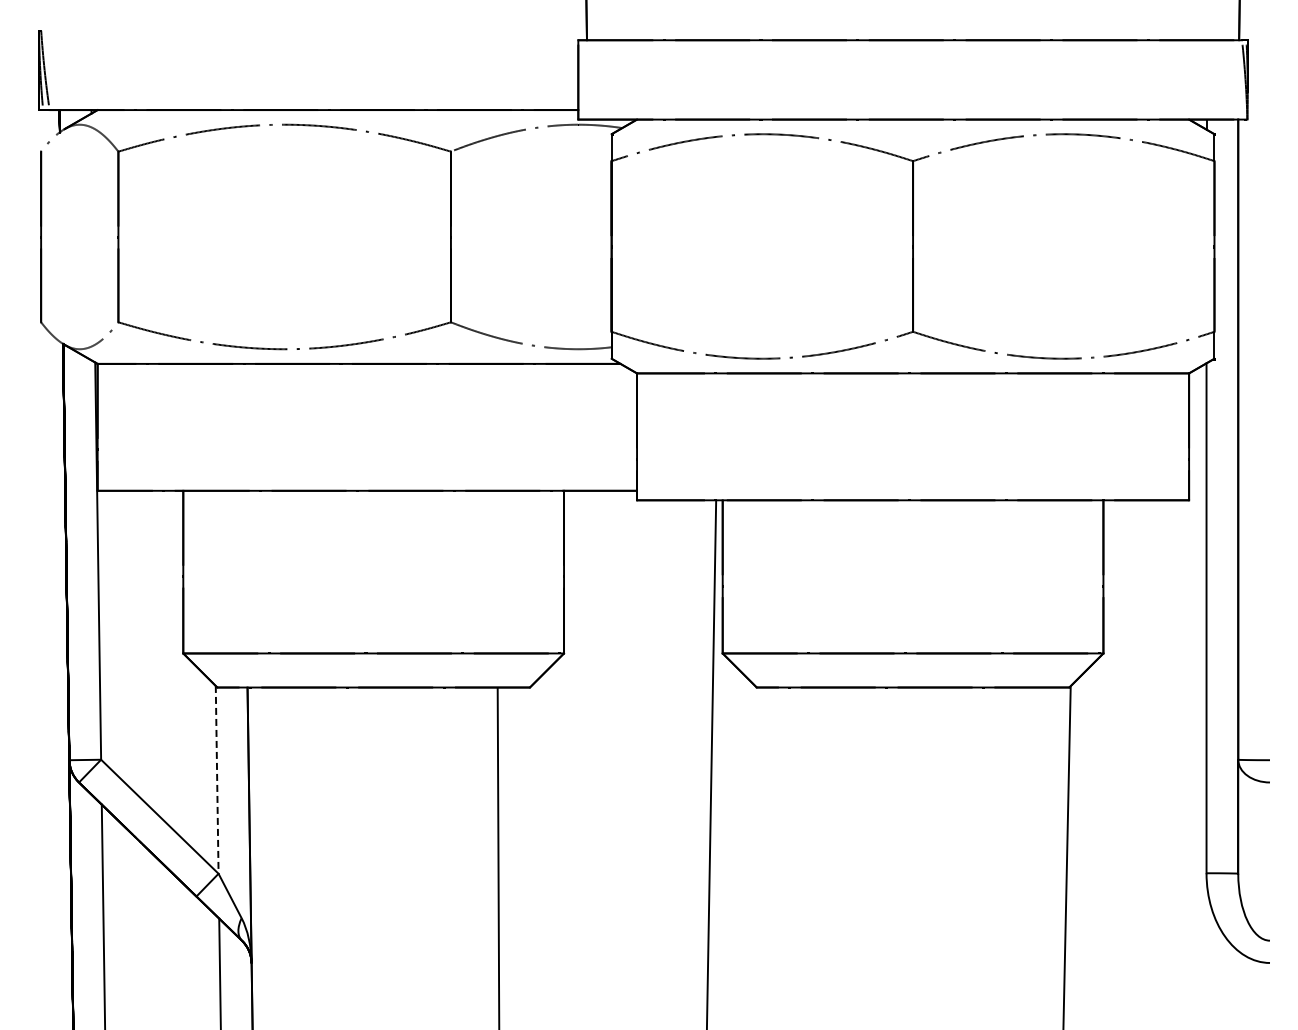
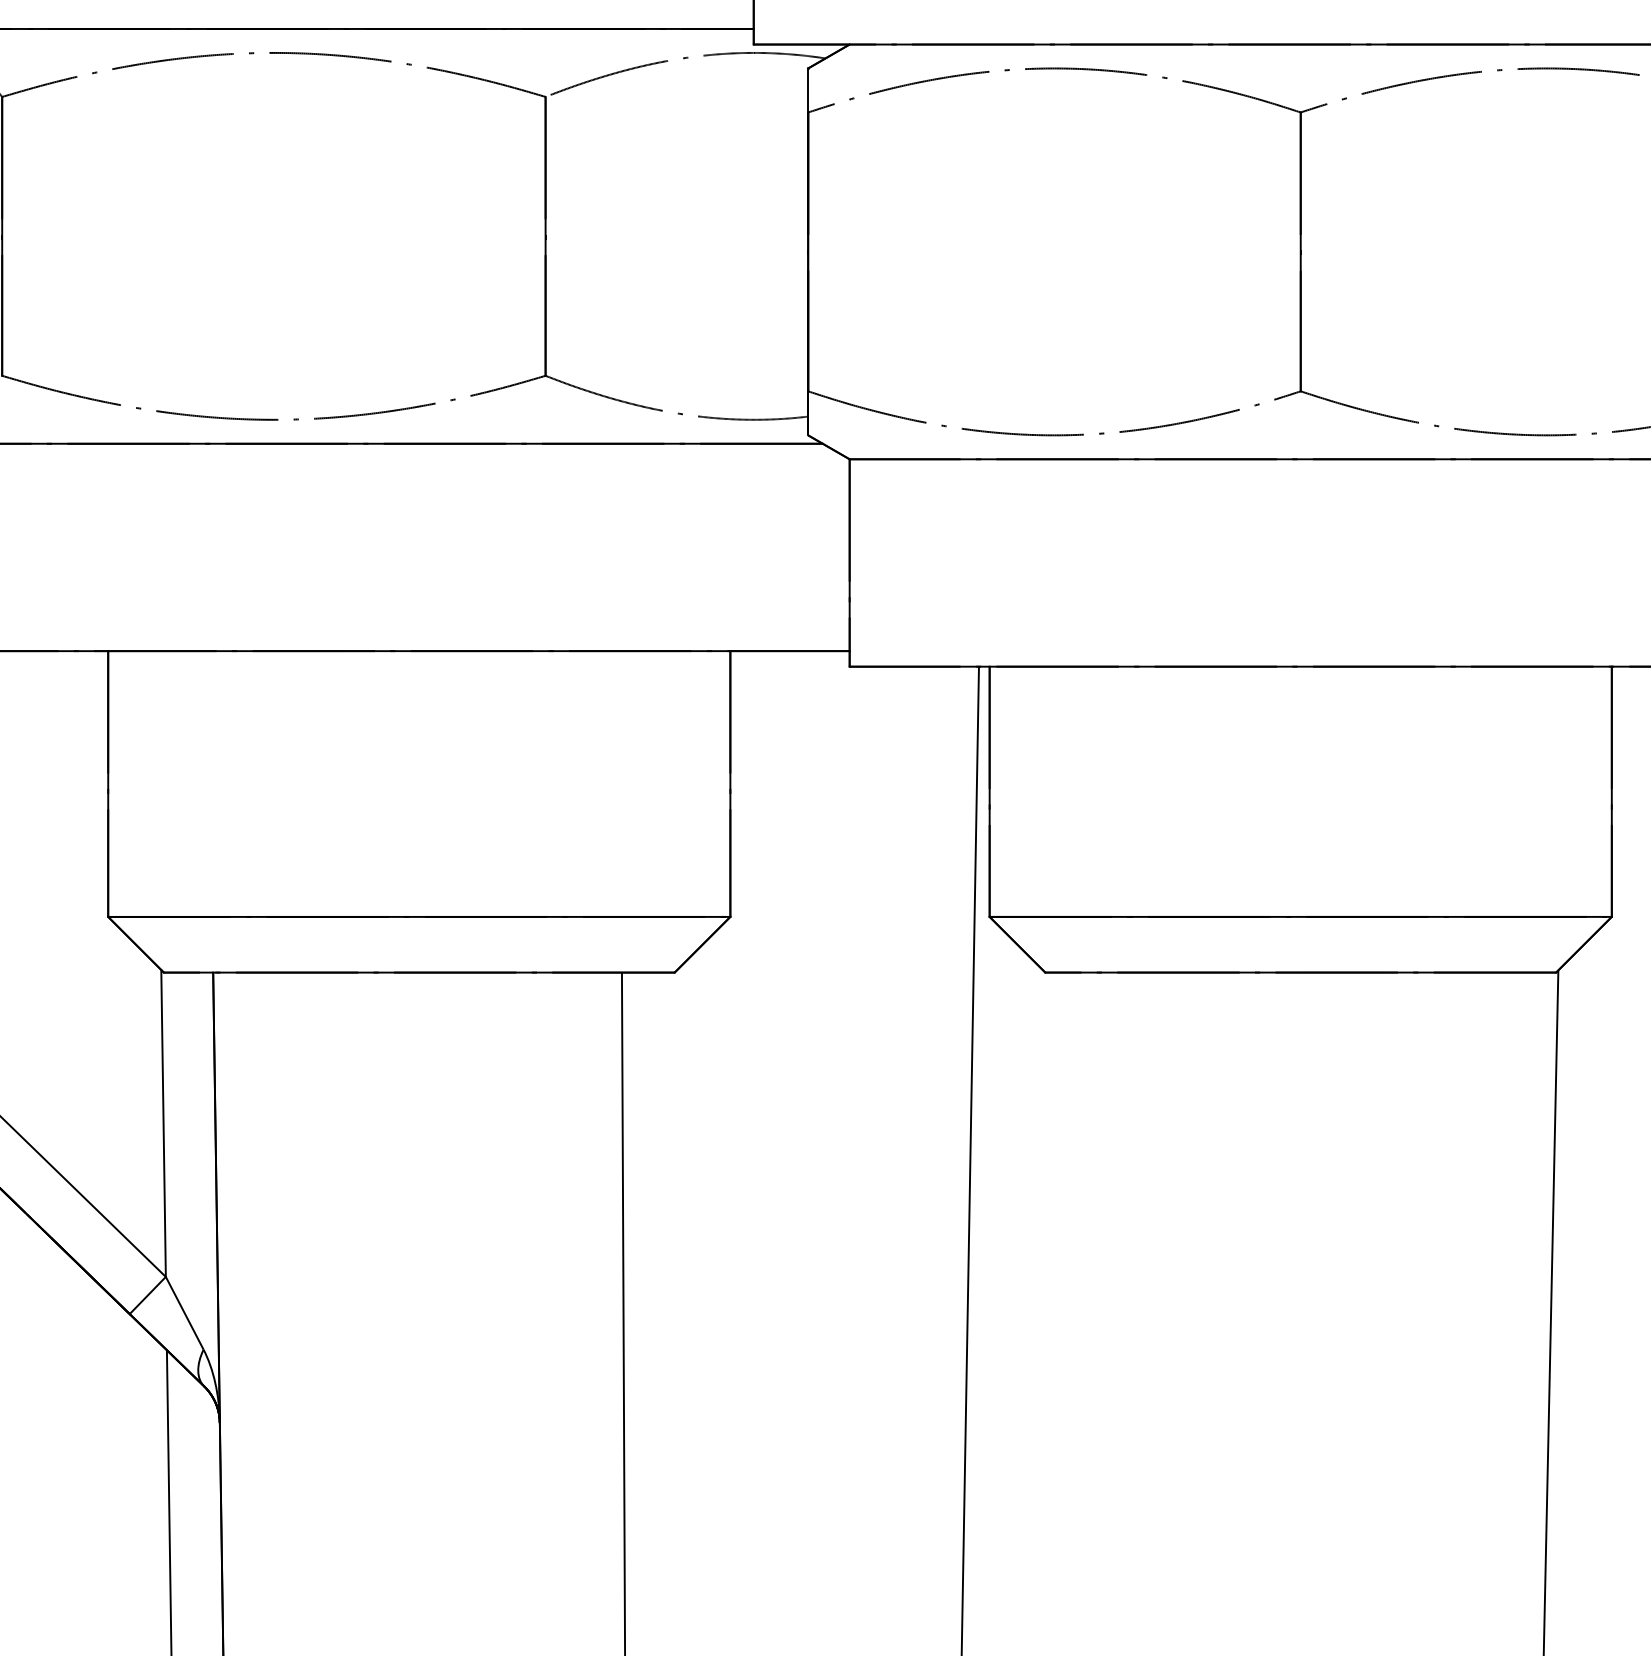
line: (217, 779) -> (164, 1122), dashed -> solid

